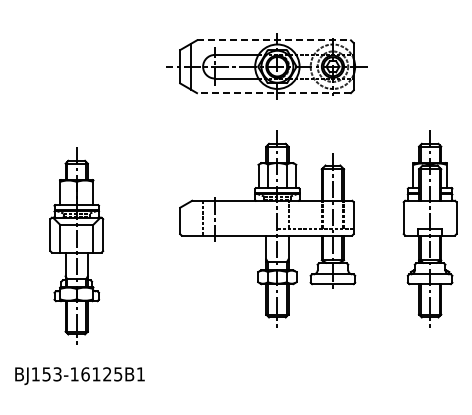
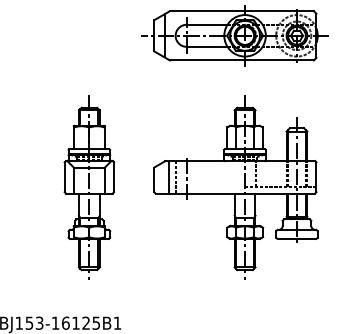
line: (274, 40) -> (242, 11), dashed -> solid
line: (274, 93) -> (242, 60), dashed -> solid
line: (195, 218) -> (168, 177), added
part: (76, 245) -> (89, 186), moved

